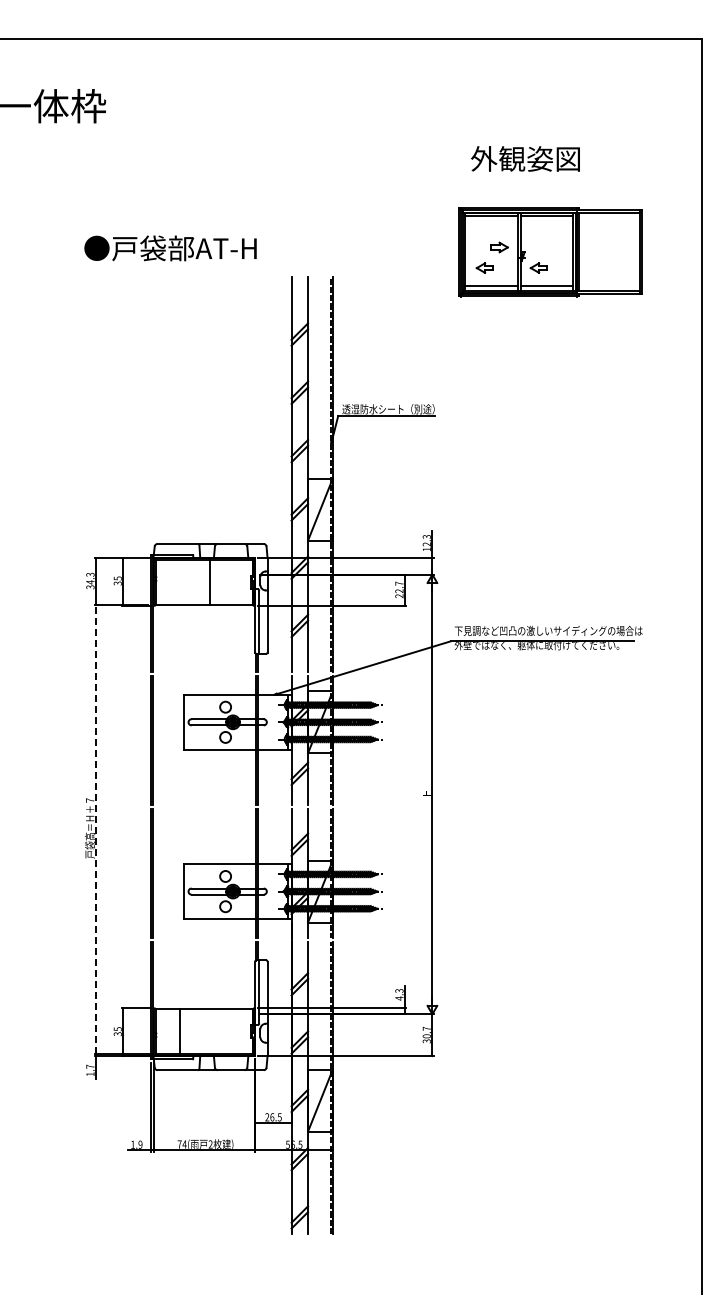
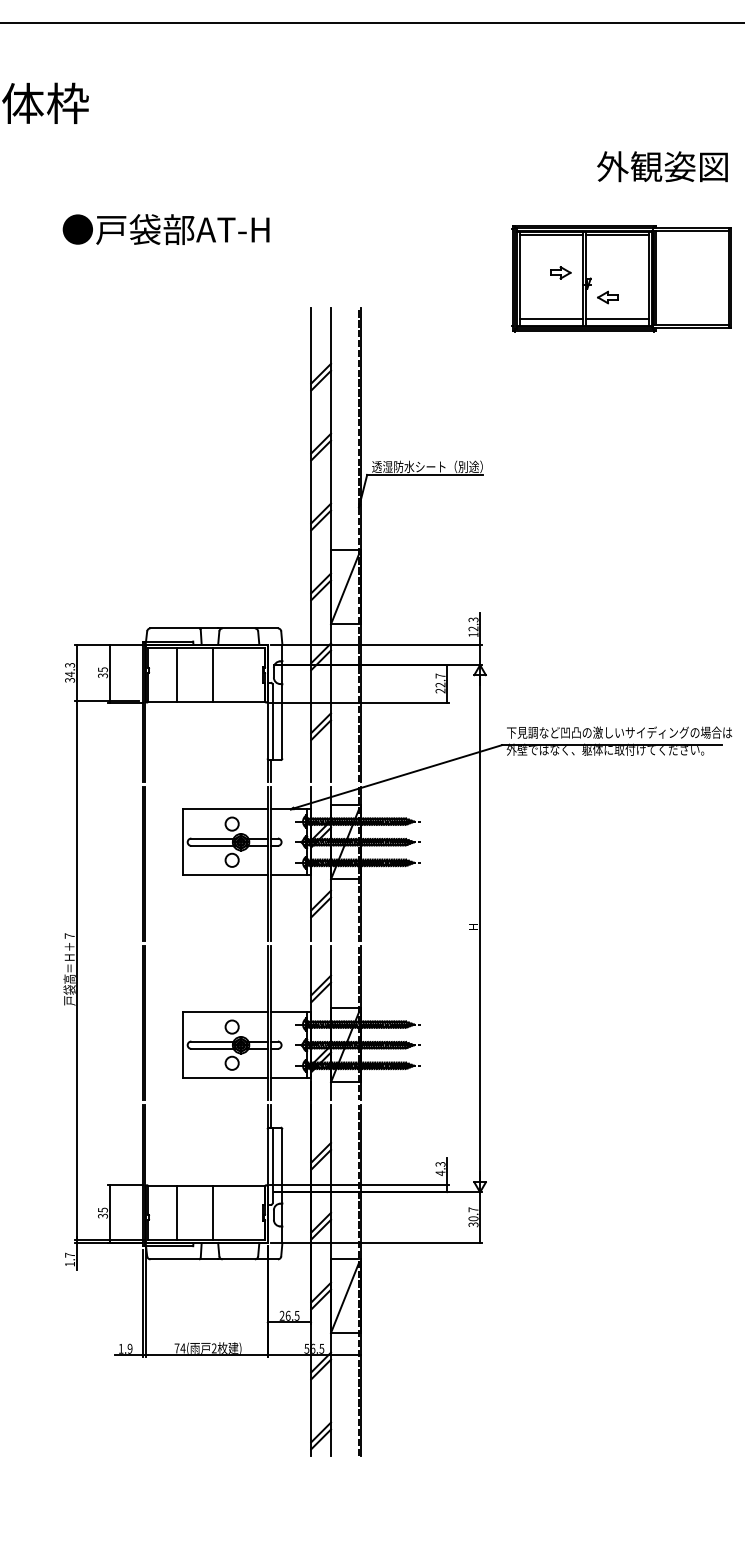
text: (525, 158) -> (662, 166), moved
text: (170, 248) -> (166, 229), moved
part: (484, 267) -> (542, 296), removed
line: (179, 582) -> (176, 674), added
line: (95, 829) -> (76, 970), dashed -> solid
line: (209, 1031) -> (212, 1212), added

